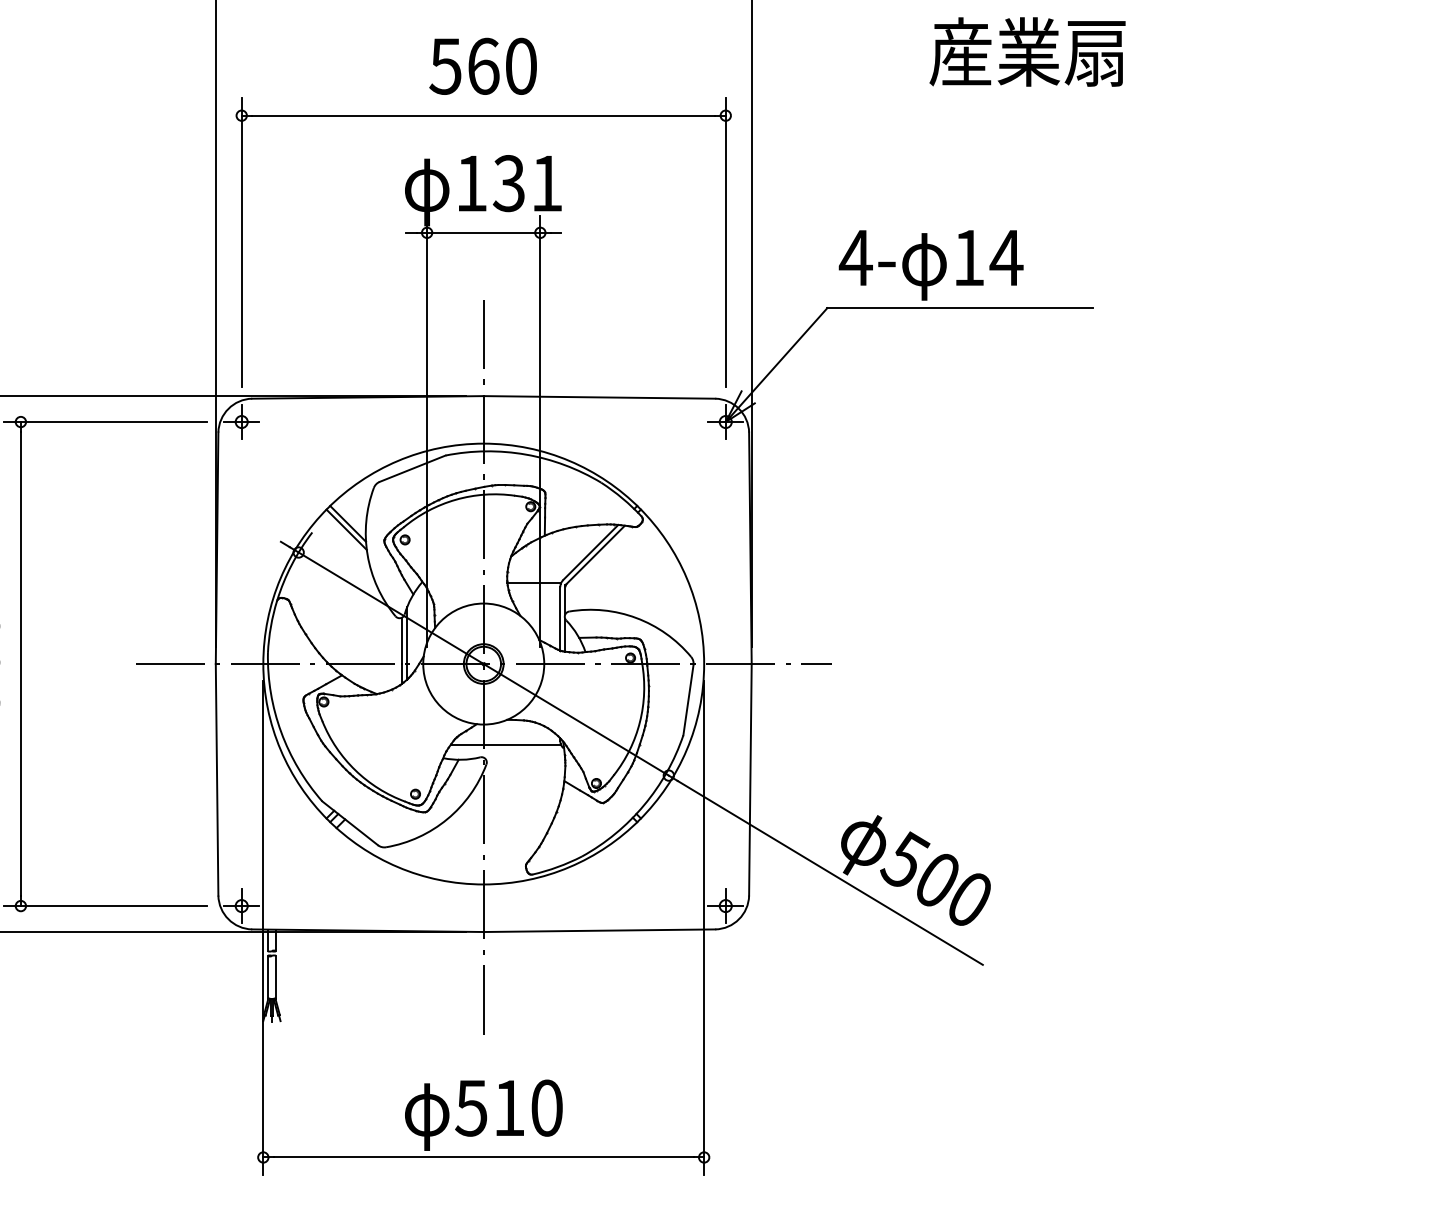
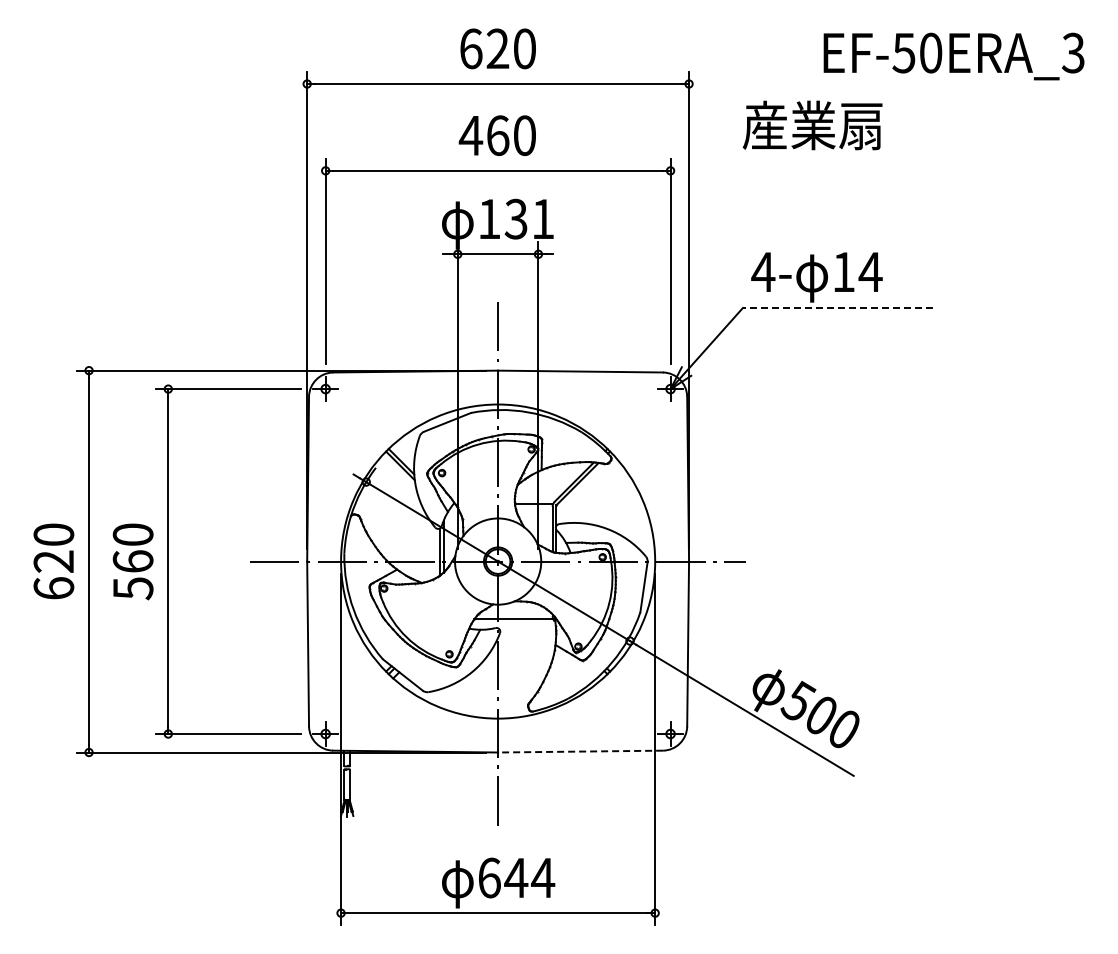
text: (1027, 52) -> (812, 125), moved
text: (444, 67) -> (470, 136), 560 -> 460
line: (960, 307) -> (837, 307), solid -> dashed
line: (599, 930) -> (580, 751), solid -> dashed
text: (509, 1107) -> (516, 877), 510 -> 644

